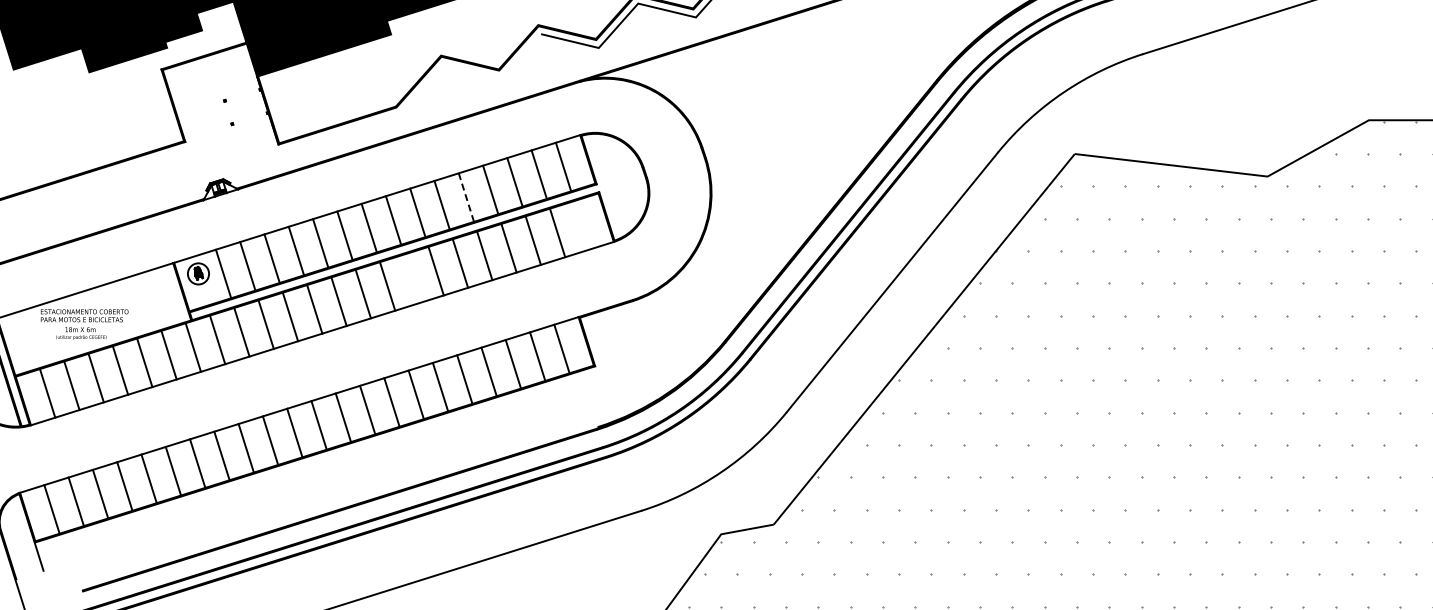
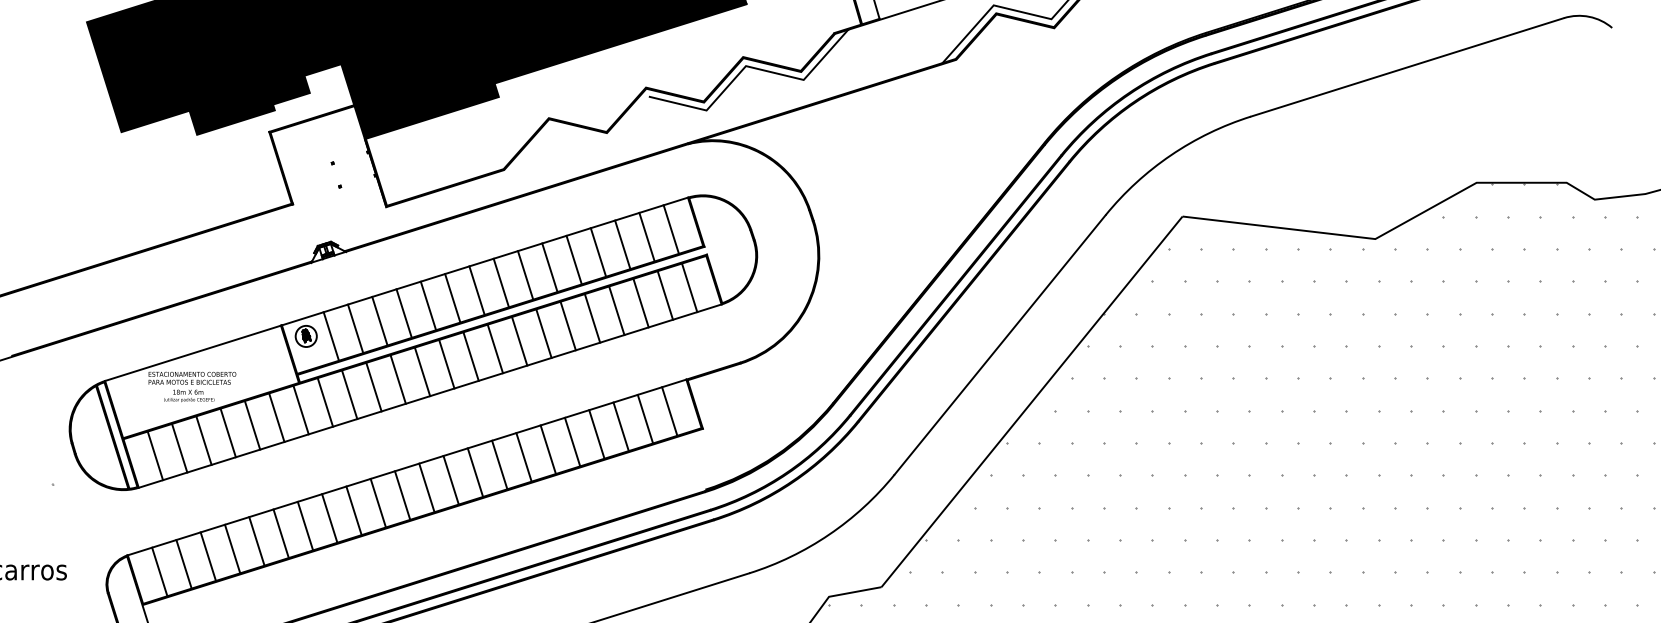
line: (466, 196) -> (574, 259), dashed -> solid
line: (581, 224) -> (689, 287), added
line: (411, 278) -> (519, 341), added

